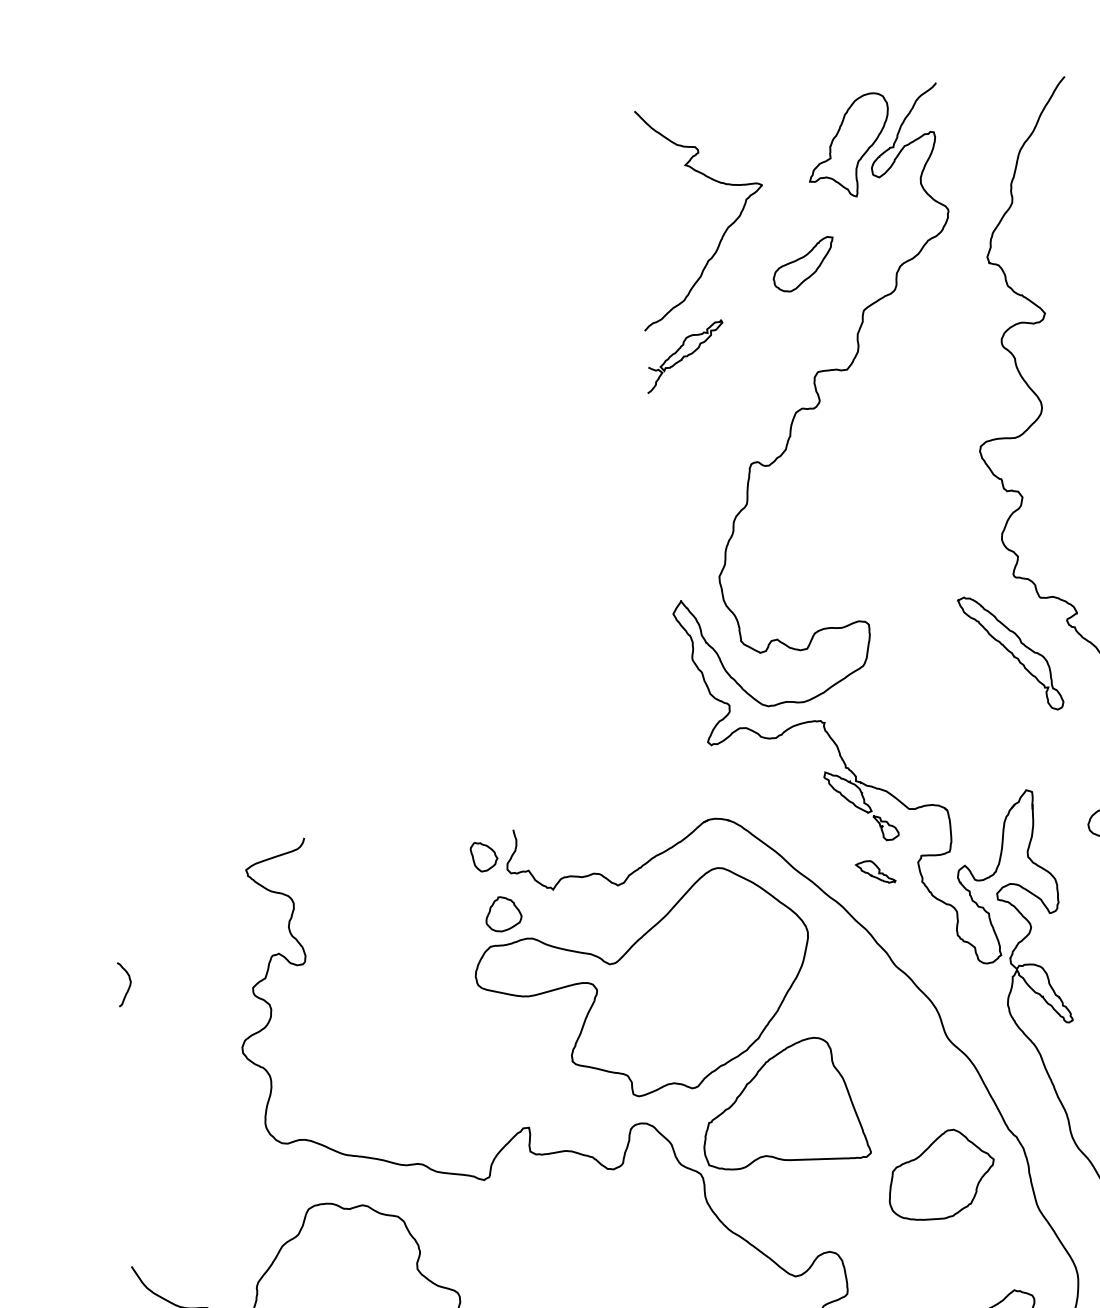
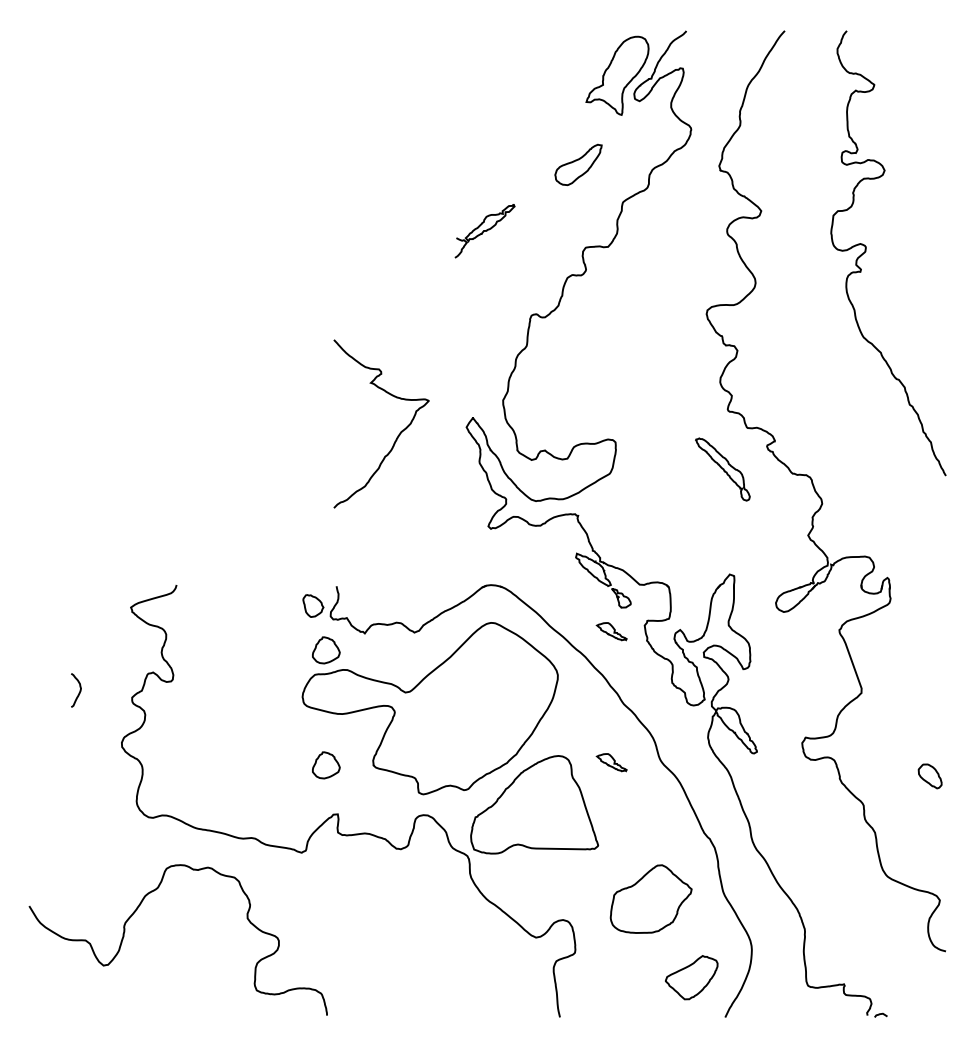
curve: (723, 232) -> (397, 435), moved
part: (1010, 653) -> (722, 469), size x0.7
curve: (127, 987) -> (78, 692), moved
part: (883, 1043) -> (611, 762), added
part: (511, 1064) -> (326, 765), added
part: (940, 1173) -> (650, 898), moved

